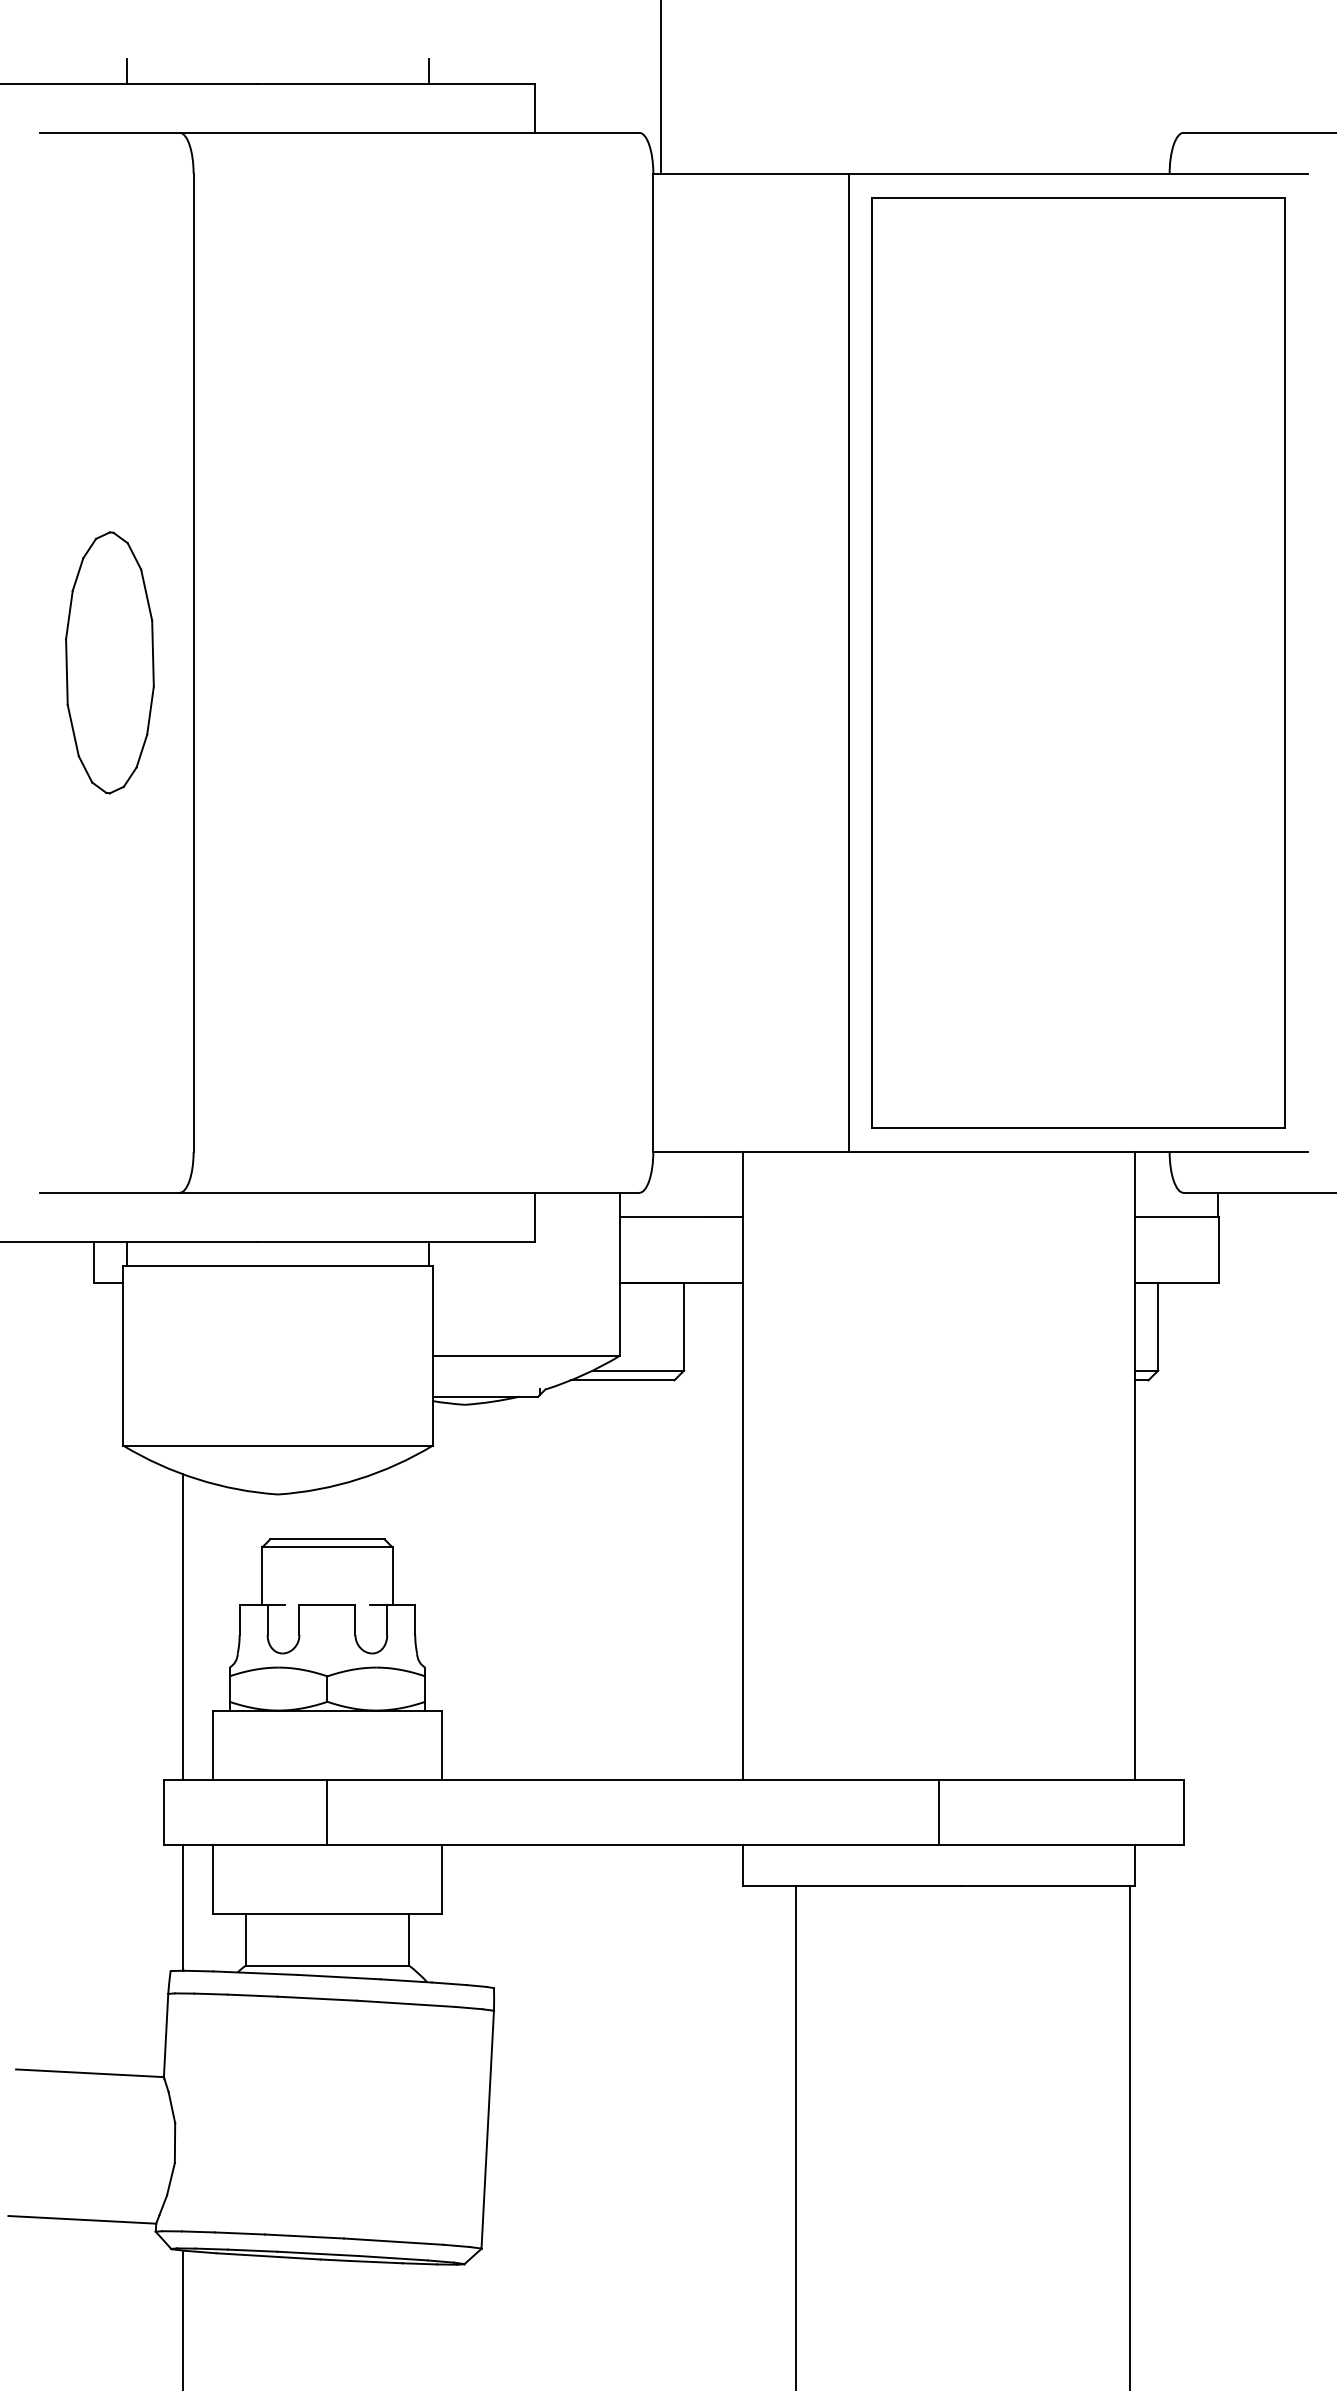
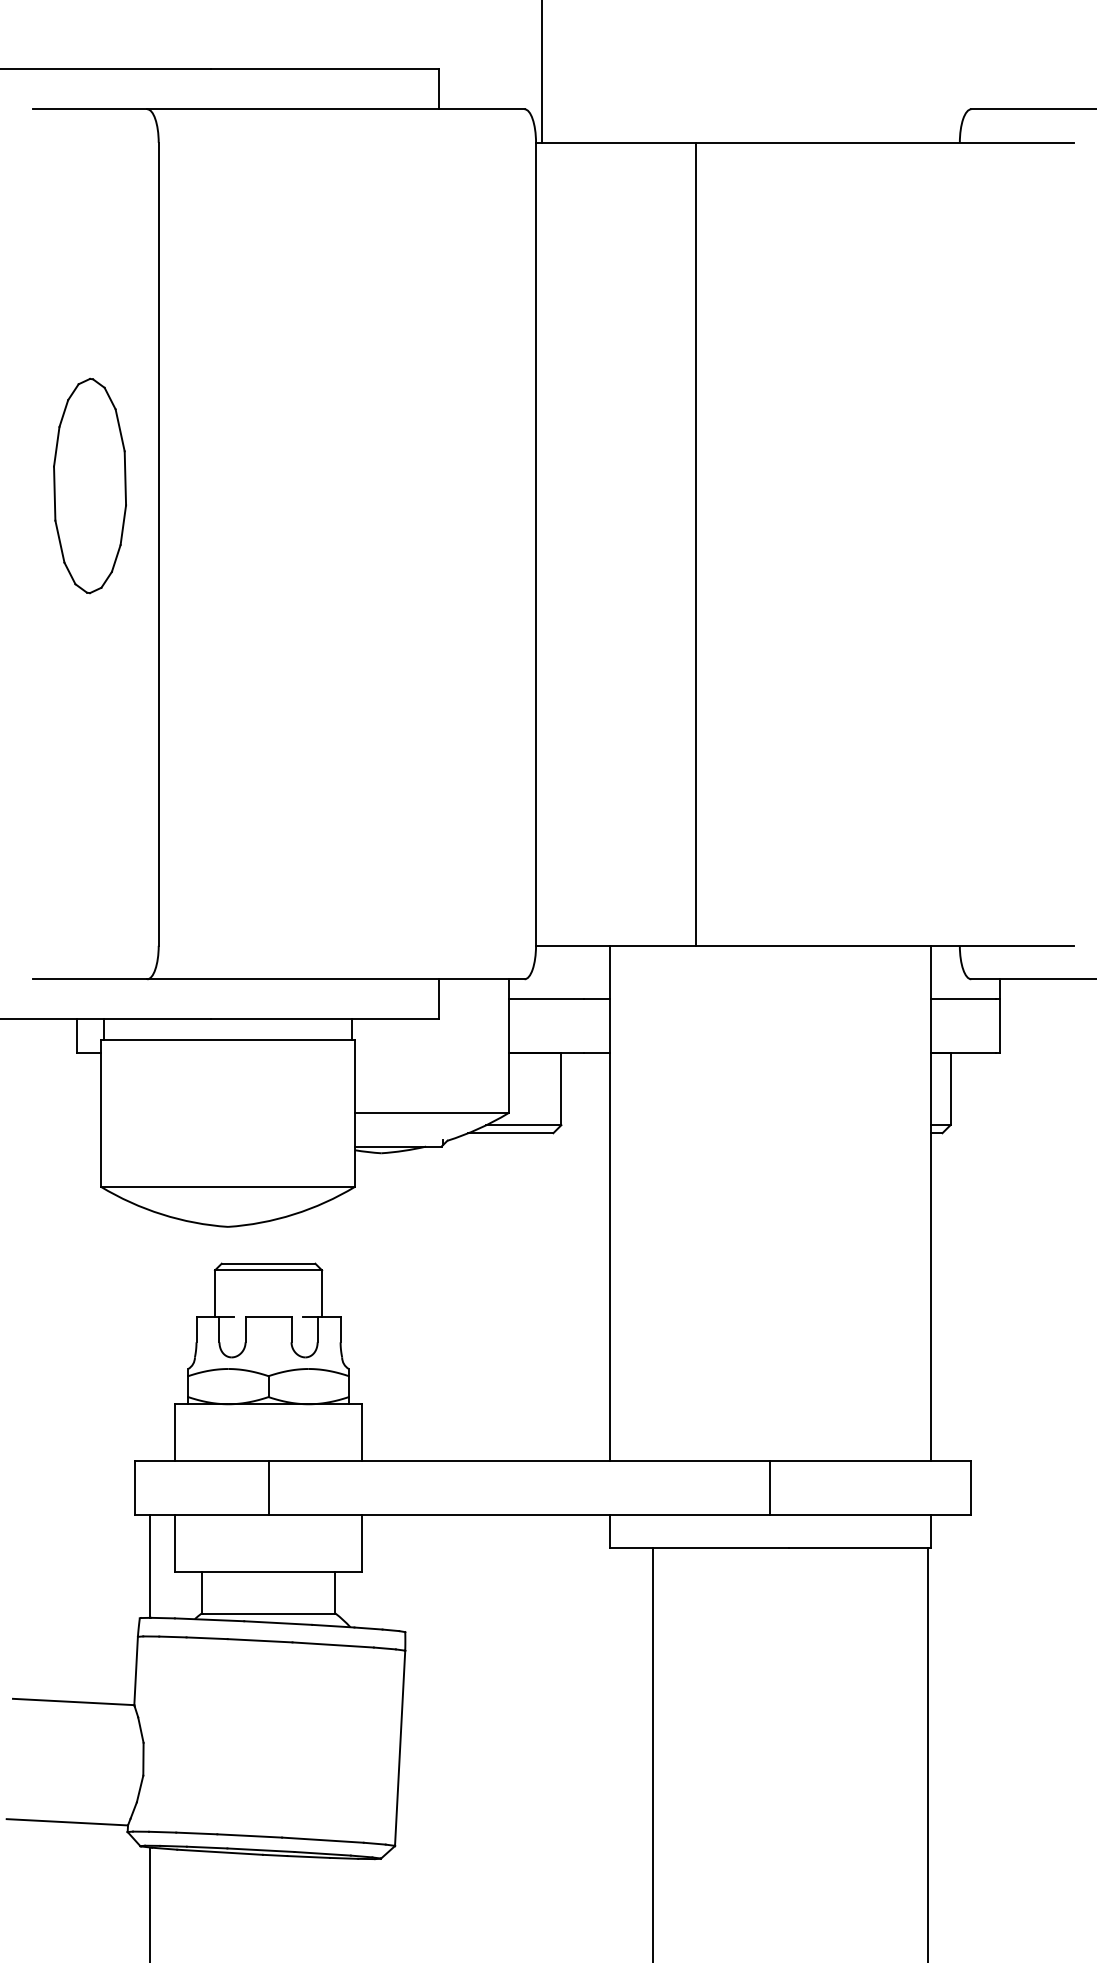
line: (127, 71) -> (104, 58), removed
line: (428, 71) -> (351, 58), removed
part: (109, 662) -> (89, 485), moved
part: (1078, 662) -> (885, 544), removed
line: (182, 1626) -> (149, 1335), removed

